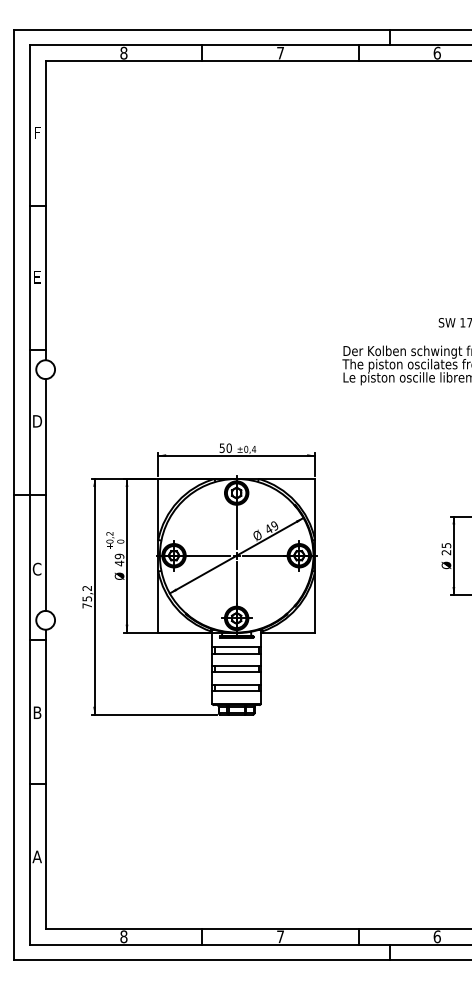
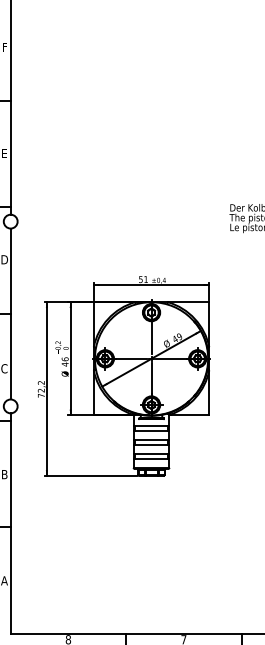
text: (228, 447) -> (145, 279), 50 -> 51
text: (119, 556) -> (65, 359), 49 -> 46
text: (87, 598) -> (41, 390), 75,2 -> 72,2

